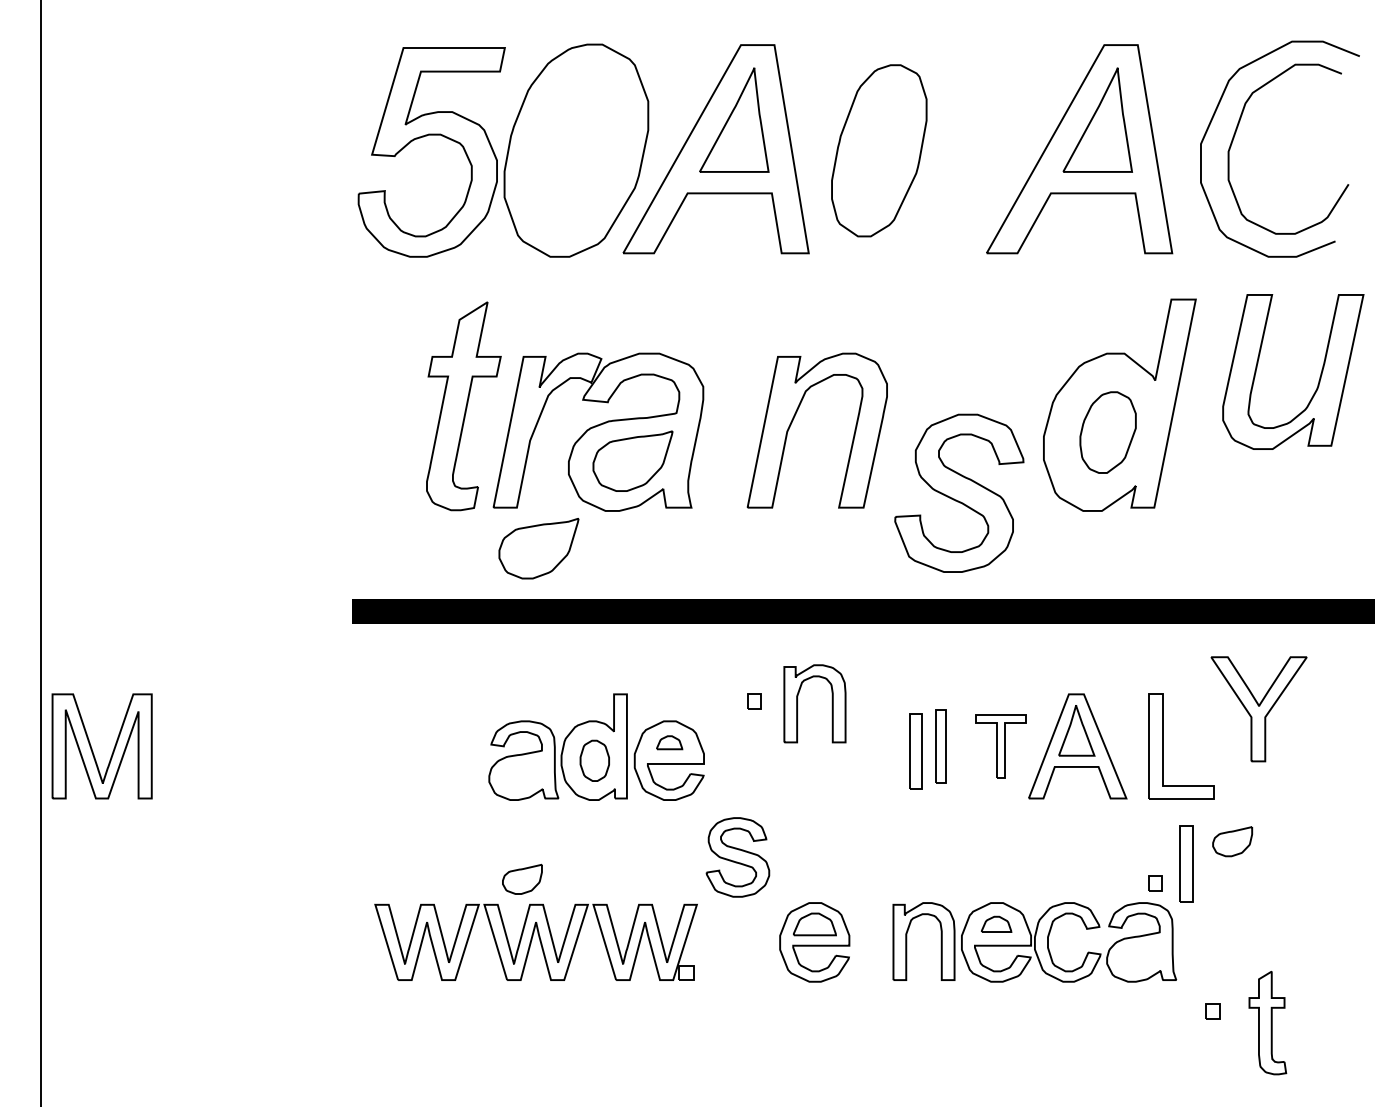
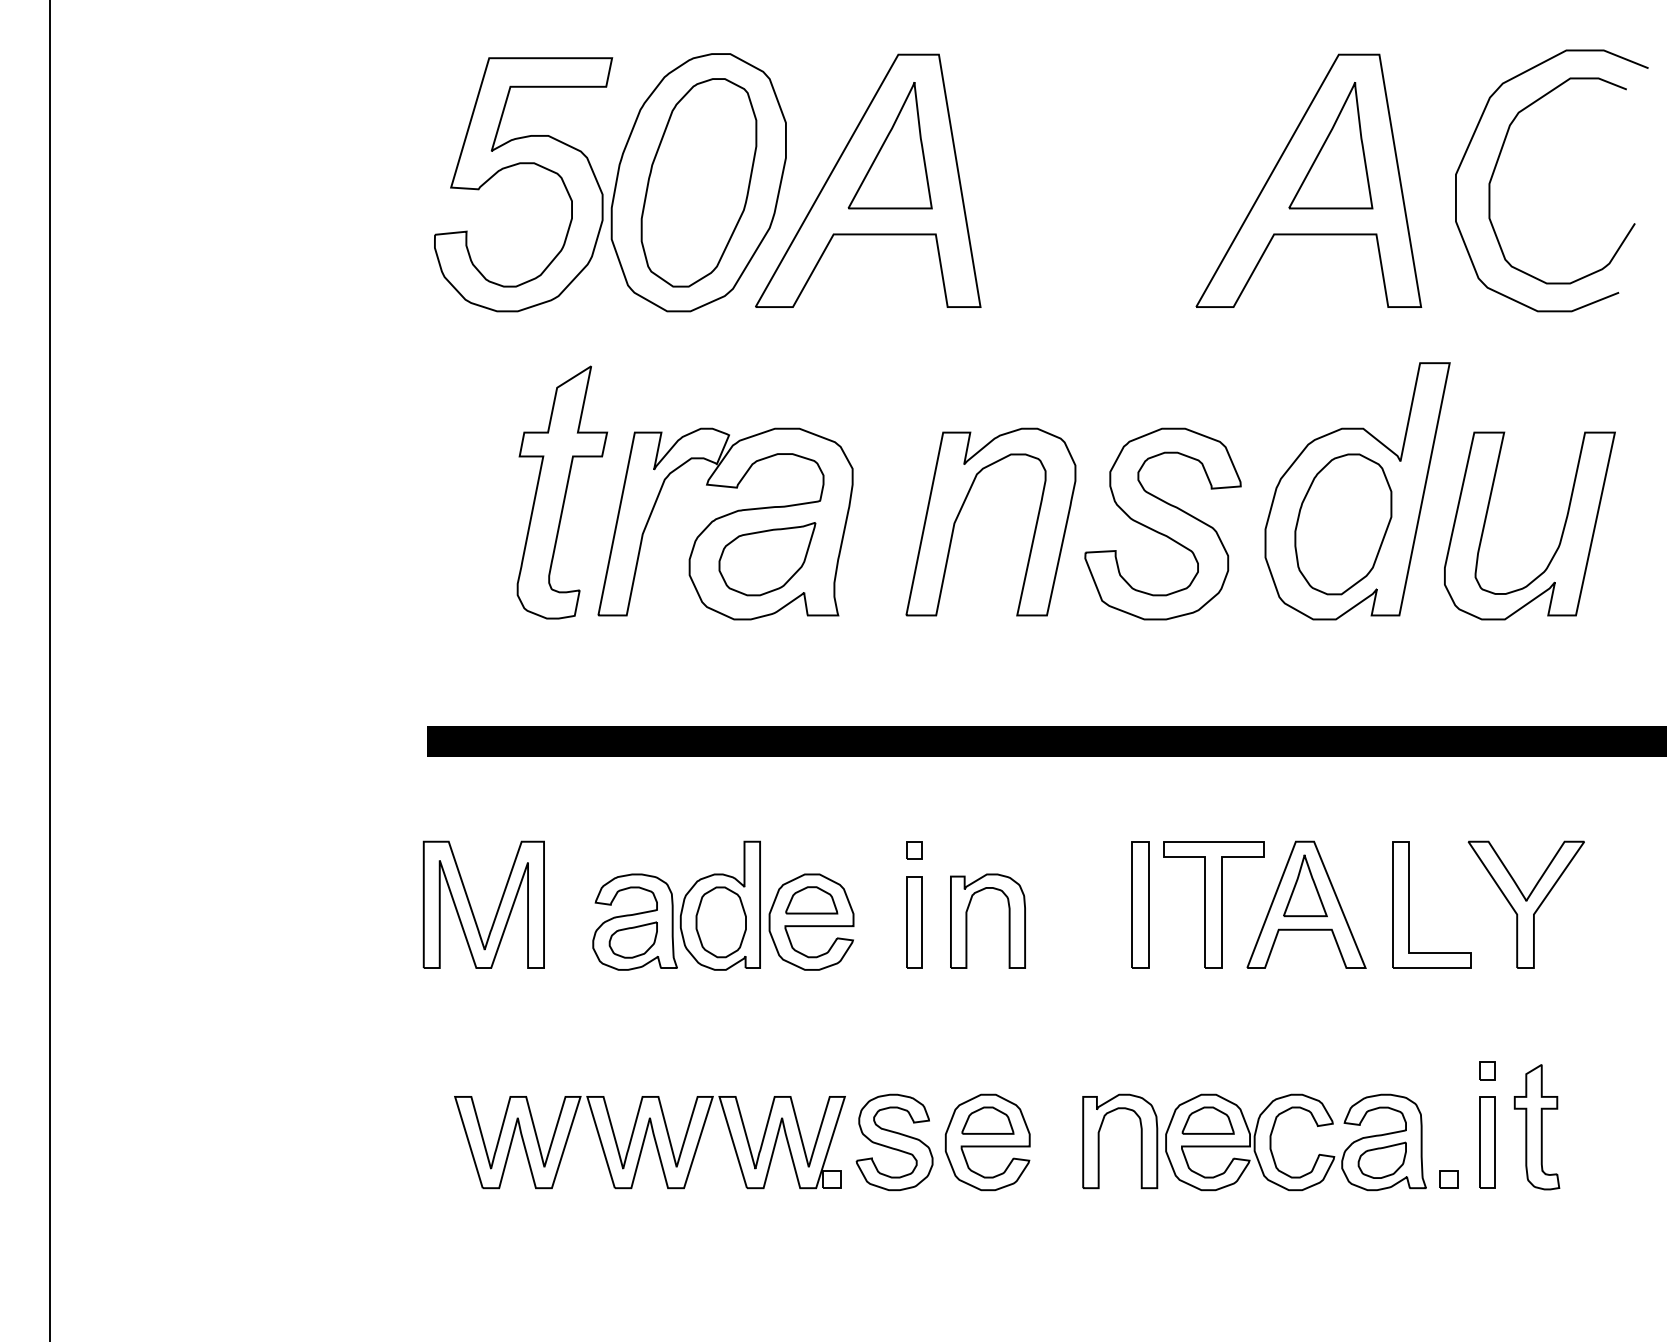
part: (878, 150) -> (698, 182), moved
part: (1319, 378) -> (1561, 533), moved
part: (1108, 432) -> (1343, 524), size x1.43
part: (958, 492) -> (1162, 523), moved
part: (539, 548) -> (653, 665), removed
part: (798, 703) -> (967, 920), moved
part: (1258, 708) -> (1525, 904), moved
part: (669, 742) -> (811, 900), size x1.67
part: (940, 746) -> (1140, 904), size x1.43
part: (1000, 746) -> (1213, 904), size x1.67
part: (92, 750) -> (472, 909), moved
part: (915, 751) -> (914, 922), moved
part: (594, 760) -> (720, 922), size x1.43
part: (1231, 840) -> (1381, 1159), moved
part: (737, 857) -> (894, 1142), moved
part: (1186, 864) -> (1487, 1142), moved
part: (521, 878) -> (632, 939), moved
part: (1155, 883) -> (1487, 1070), moved
part: (996, 924) -> (1207, 1120), size x1.43
part: (1212, 1011) -> (1448, 1179), moved
part: (1267, 1023) -> (1536, 1127), moved

